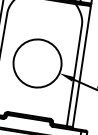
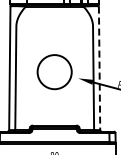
circle: (37, 62) -> (54, 71), size x0.7
line: (81, 66) -> (99, 68), solid -> dashed

